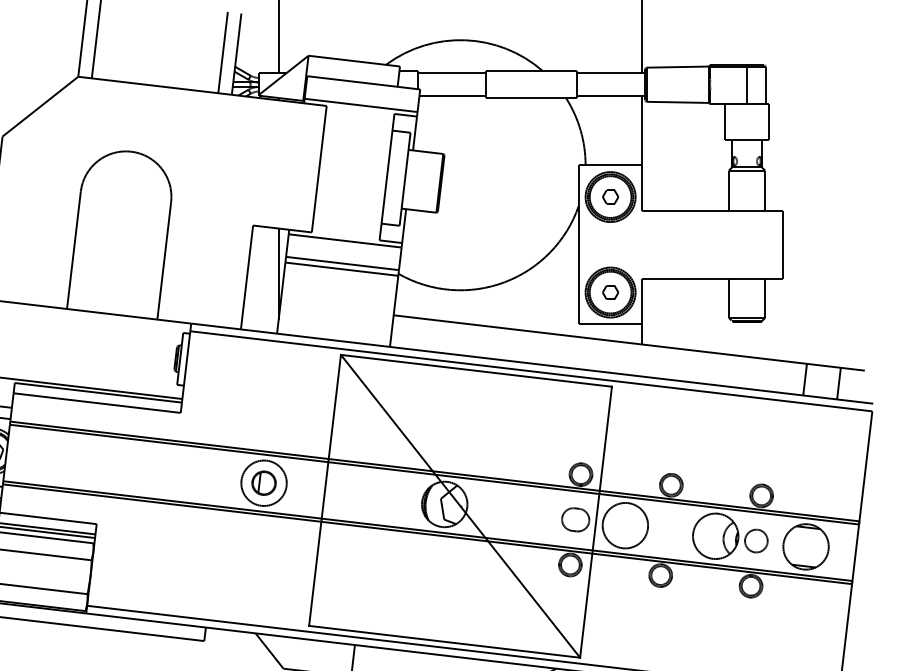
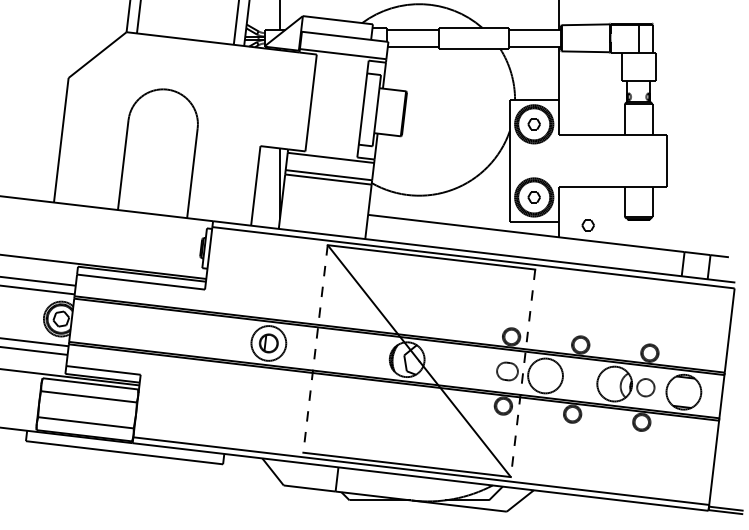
part: (680, 329) -> (587, 225), added
line: (324, 491) -> (315, 349), solid -> dashed
line: (596, 522) -> (523, 373), solid -> dashed

